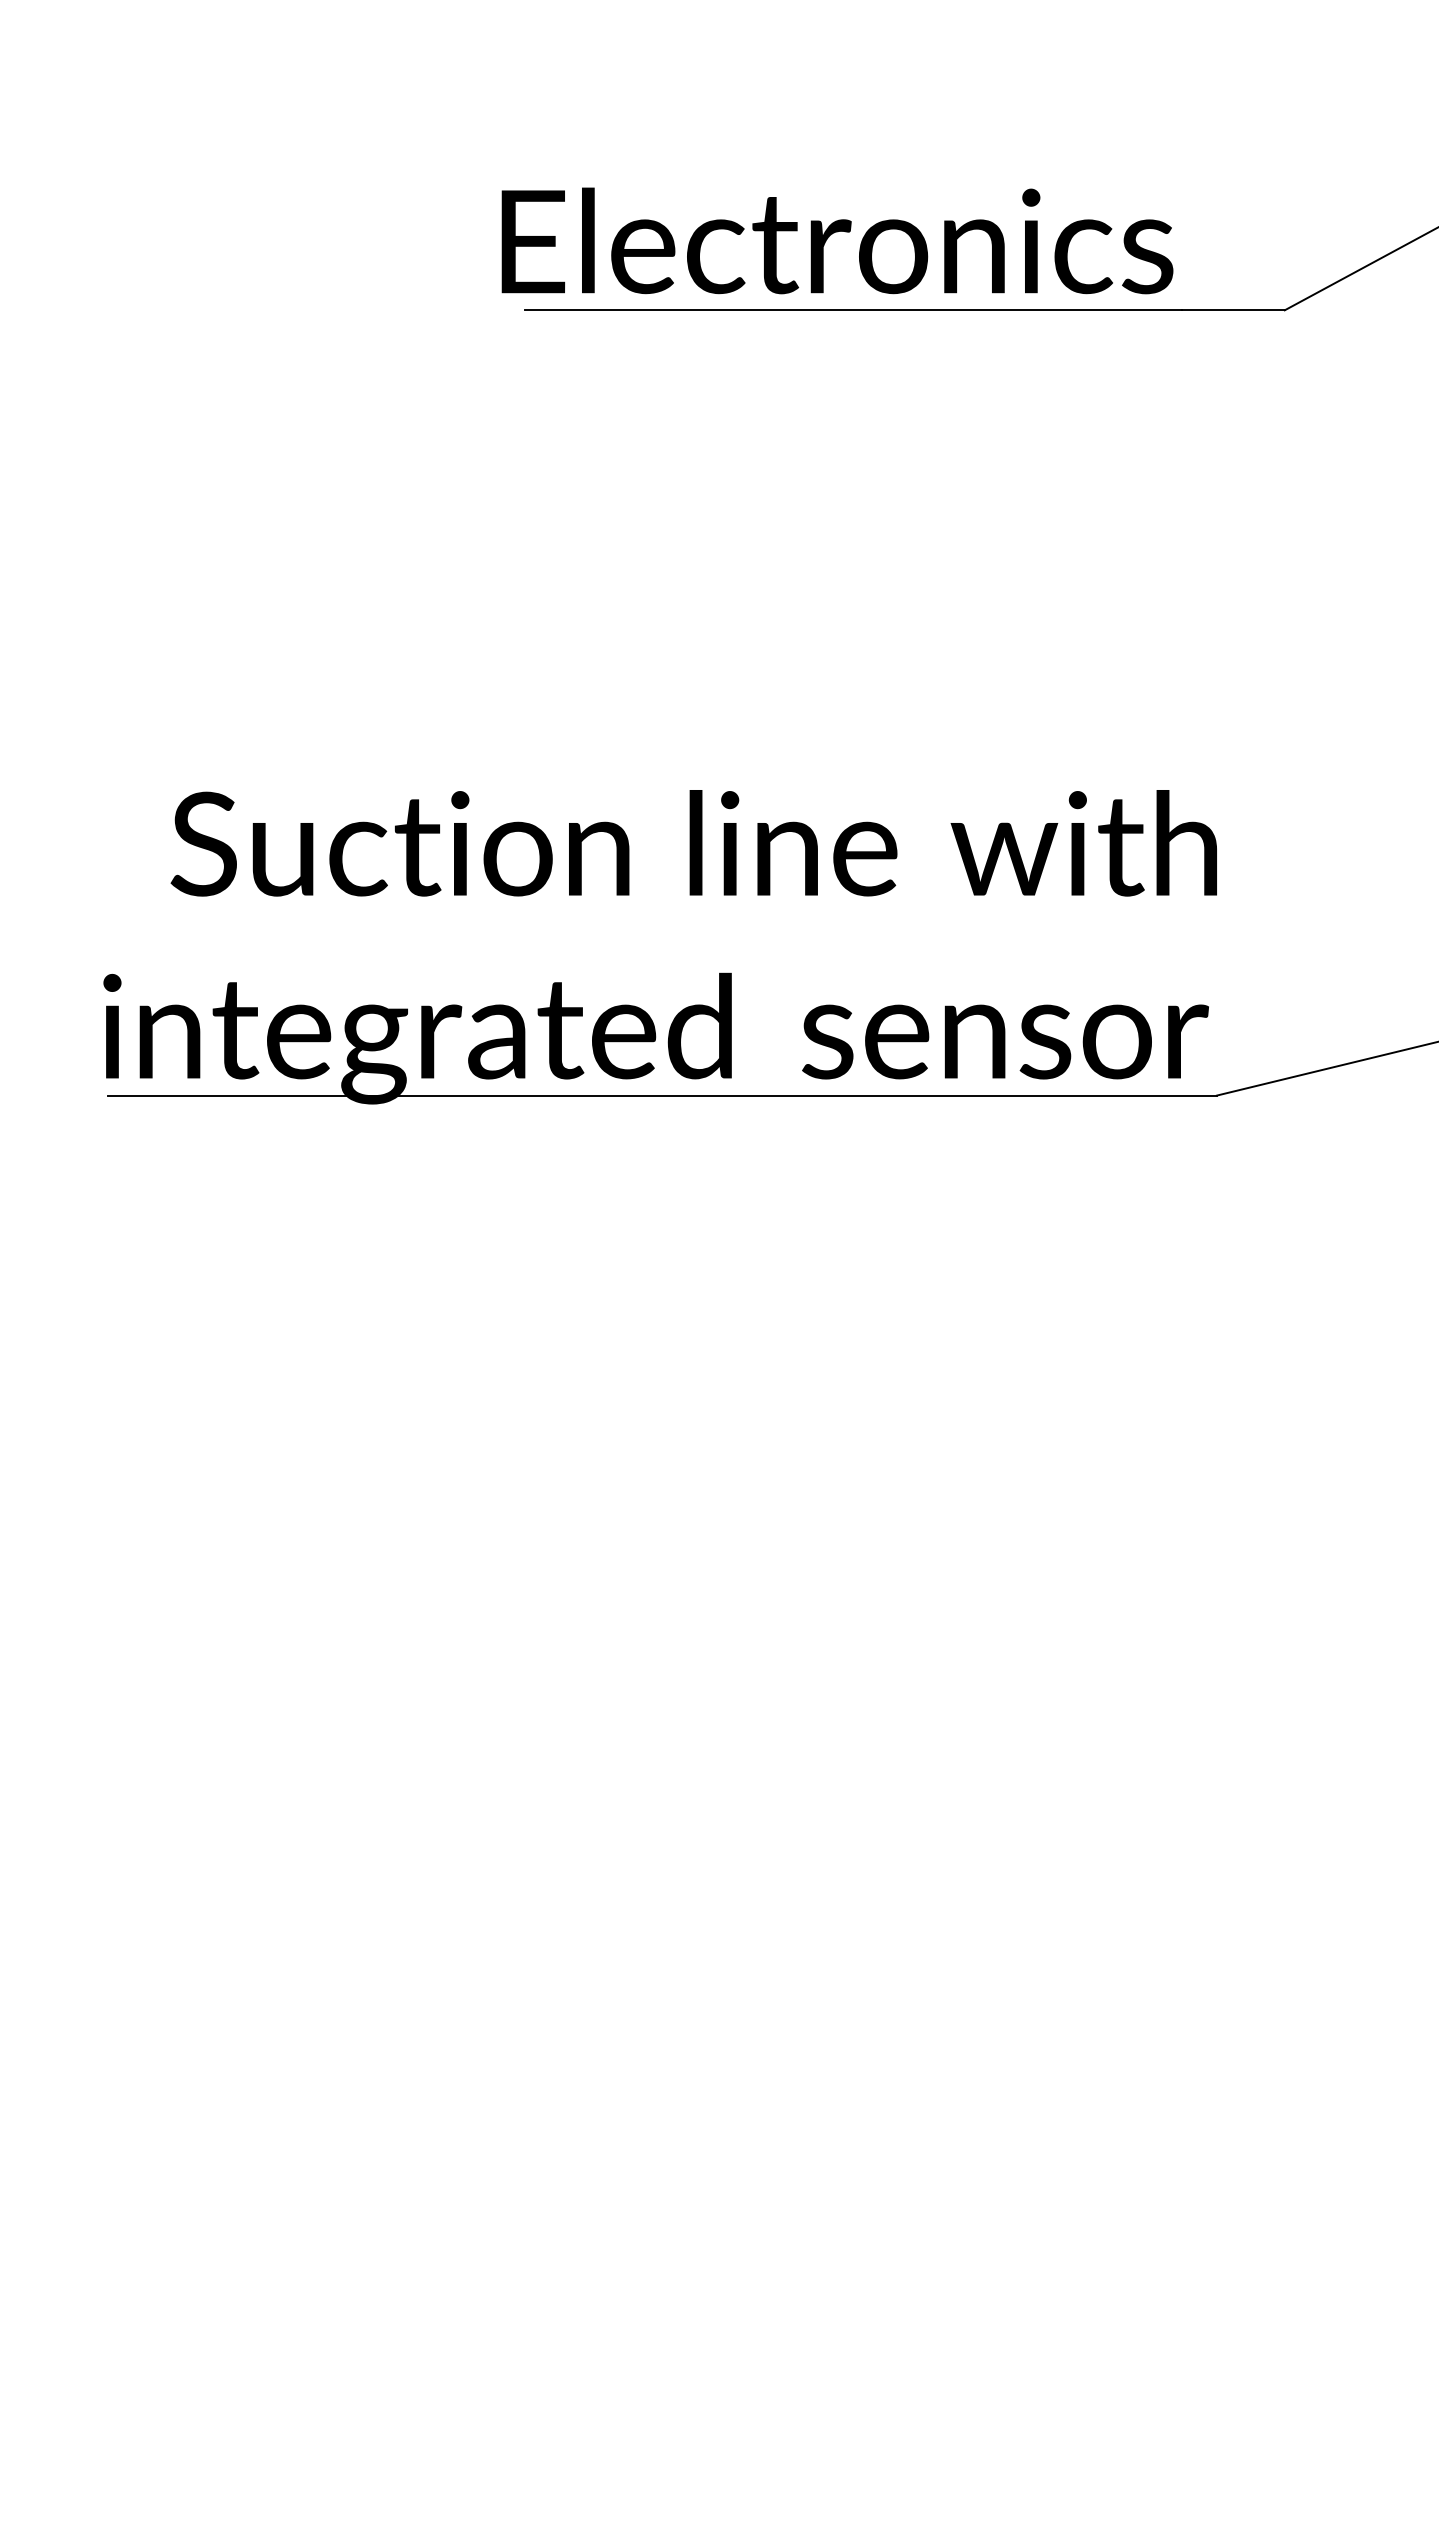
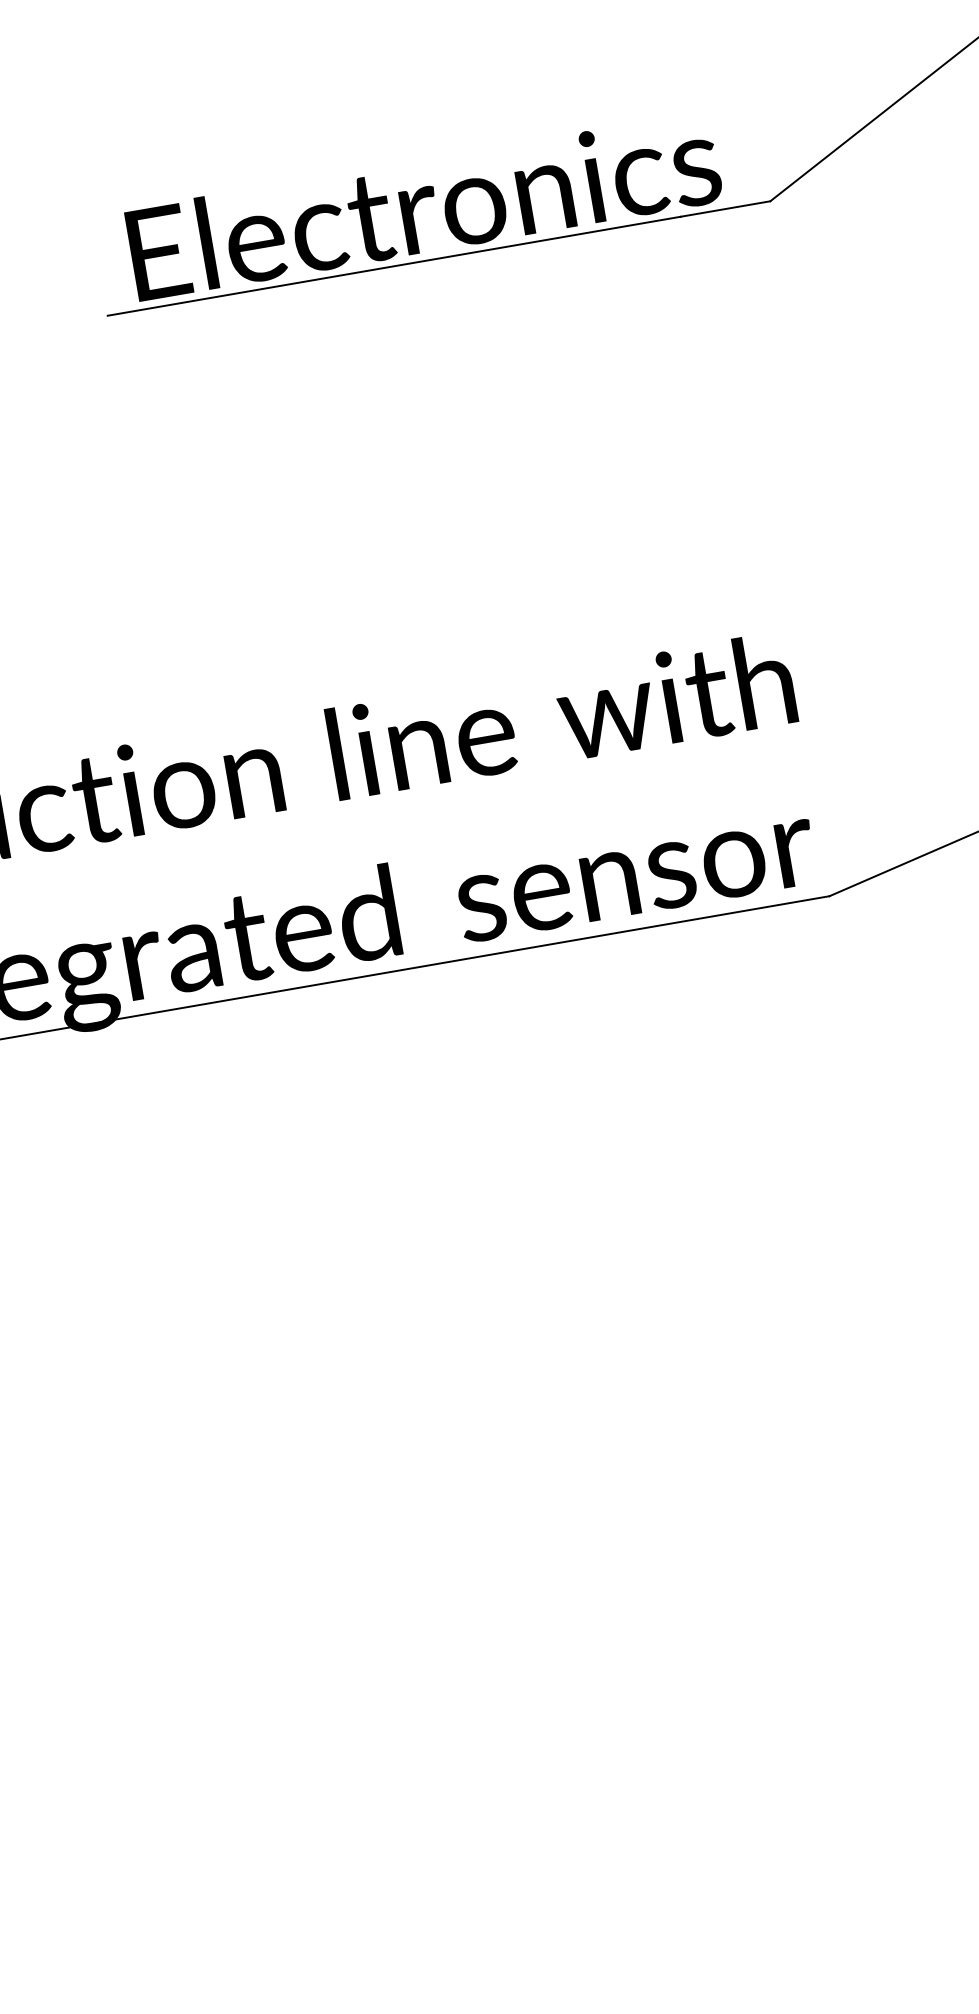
text: (837, 240) -> (424, 205), moved

